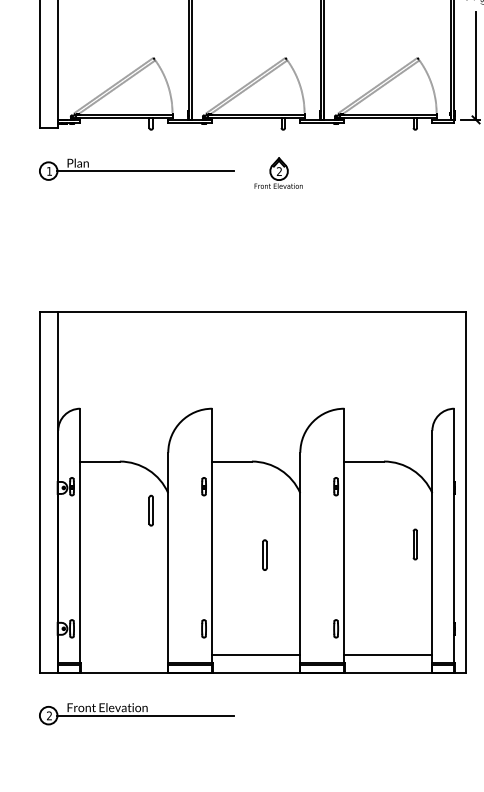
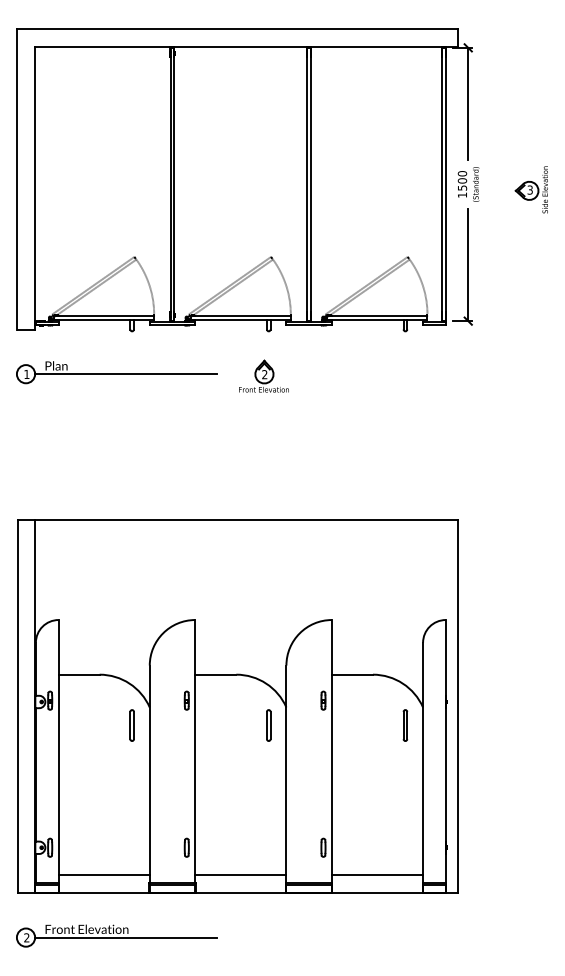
part: (415, 544) -> (405, 725), moved
part: (264, 555) -> (268, 725), moved
line: (123, 655) -> (103, 875), added

